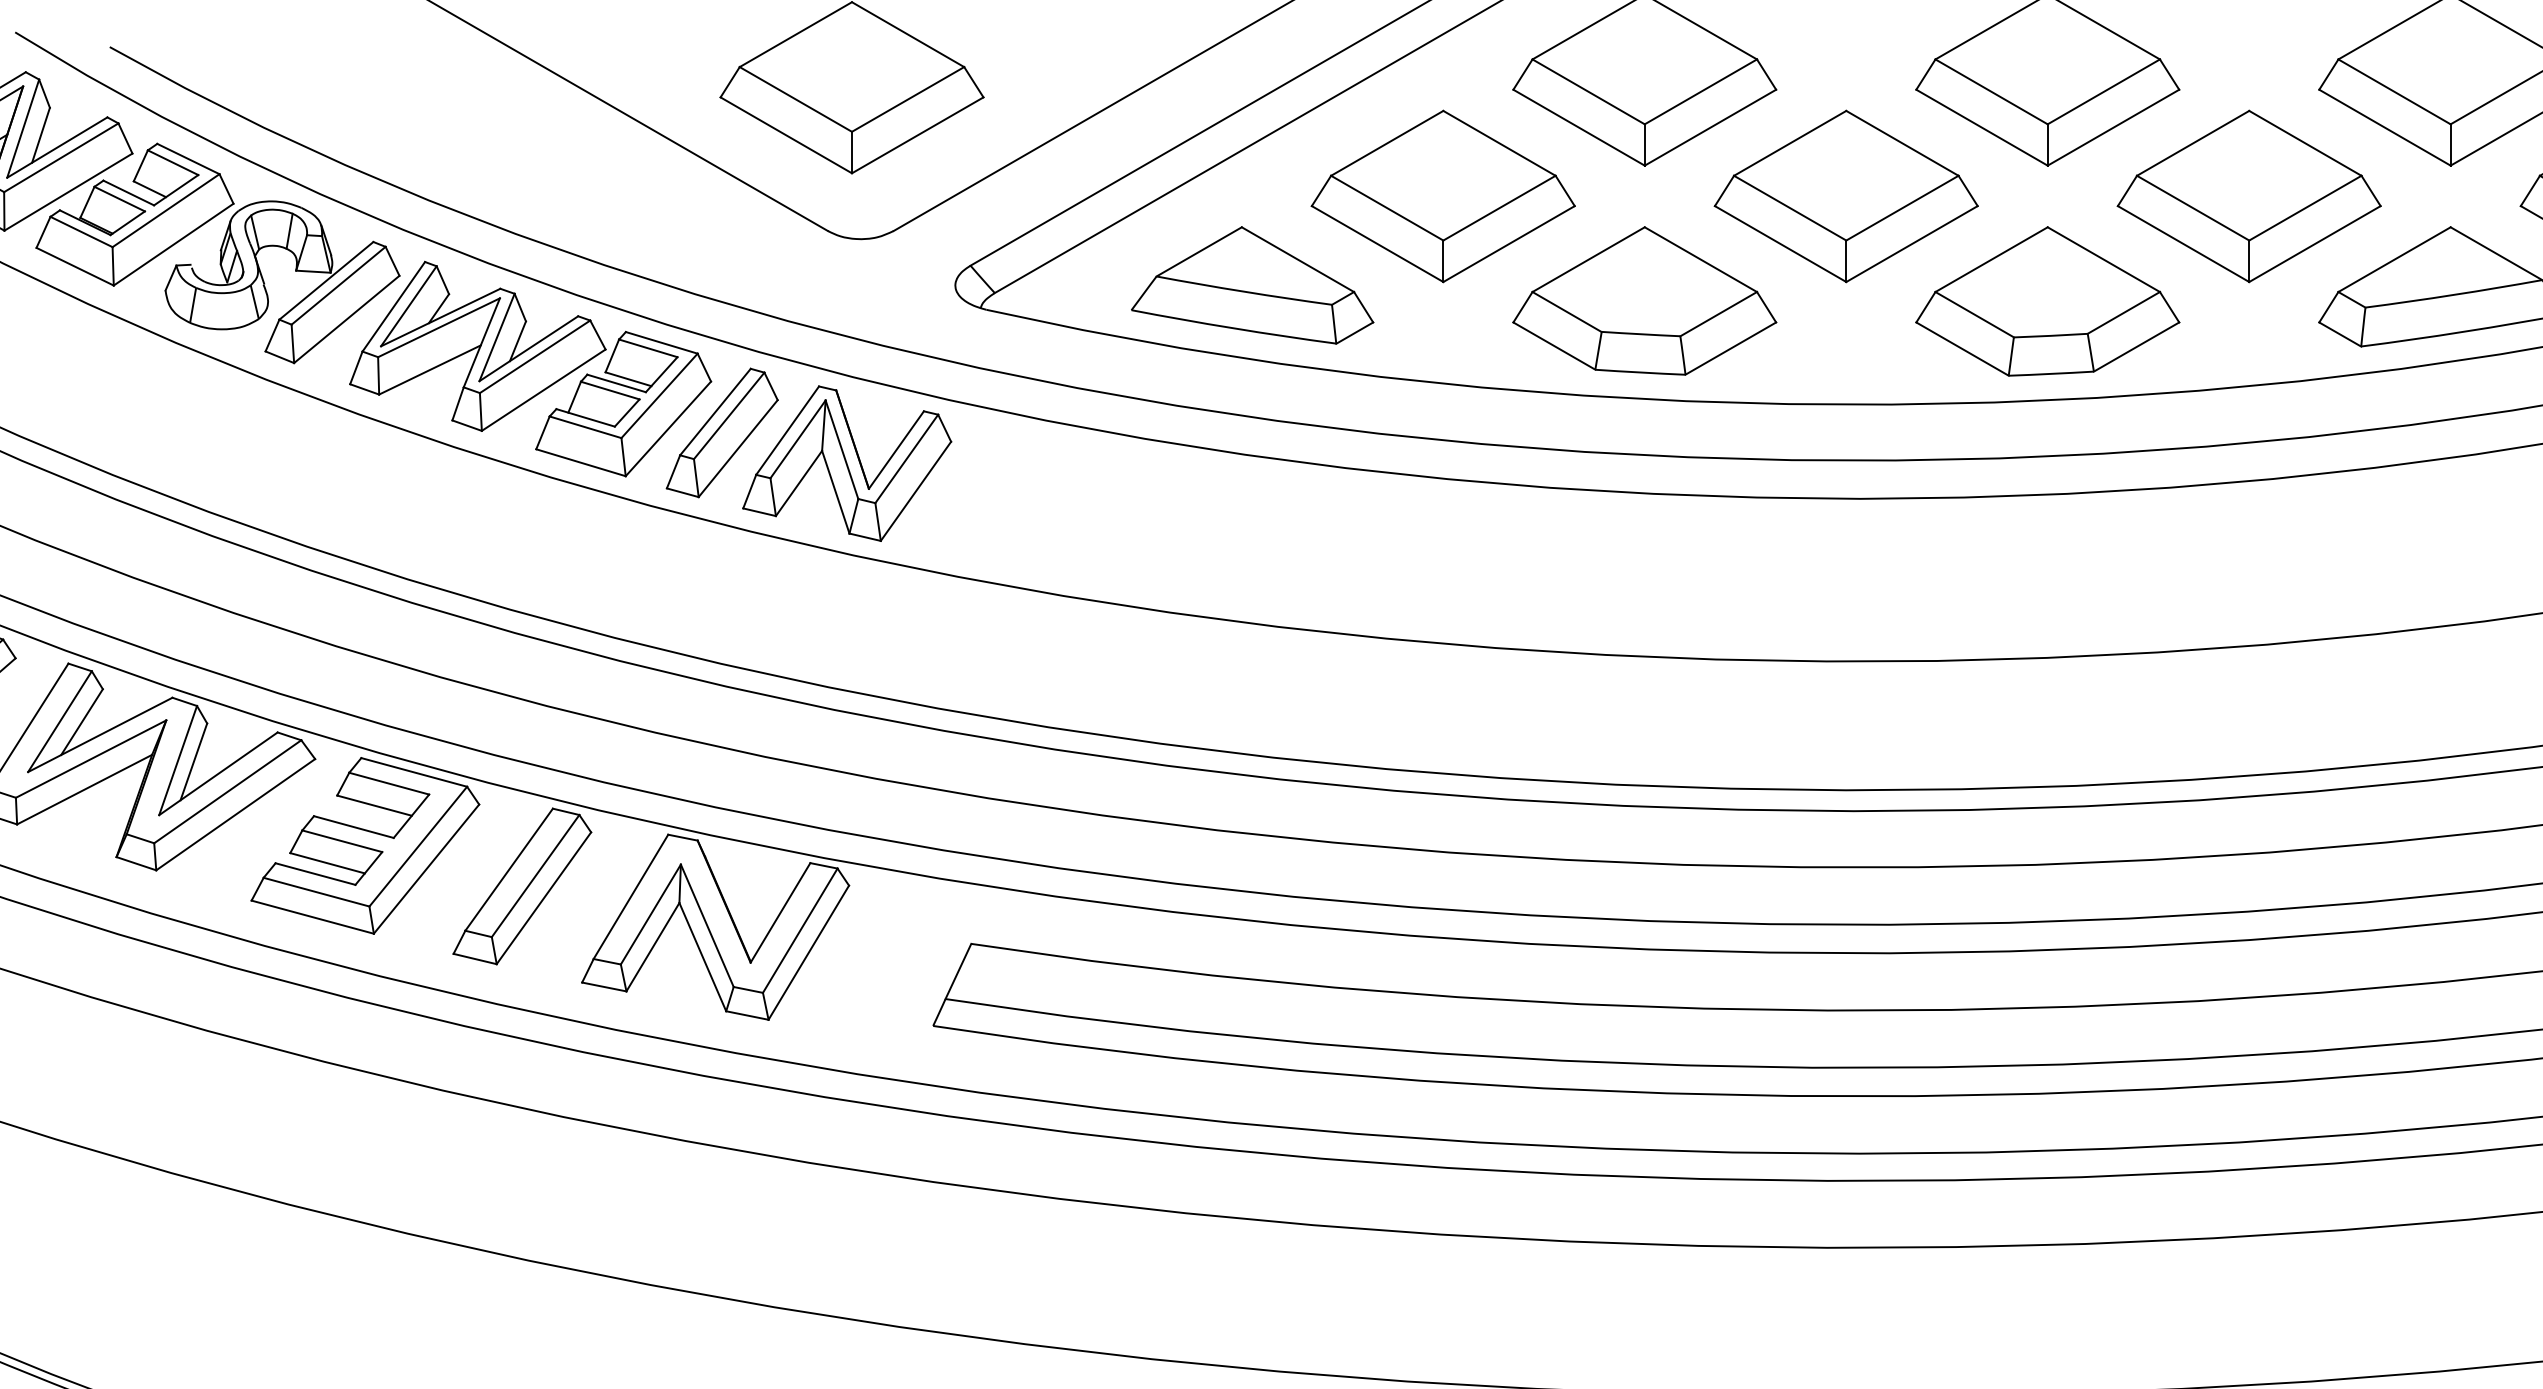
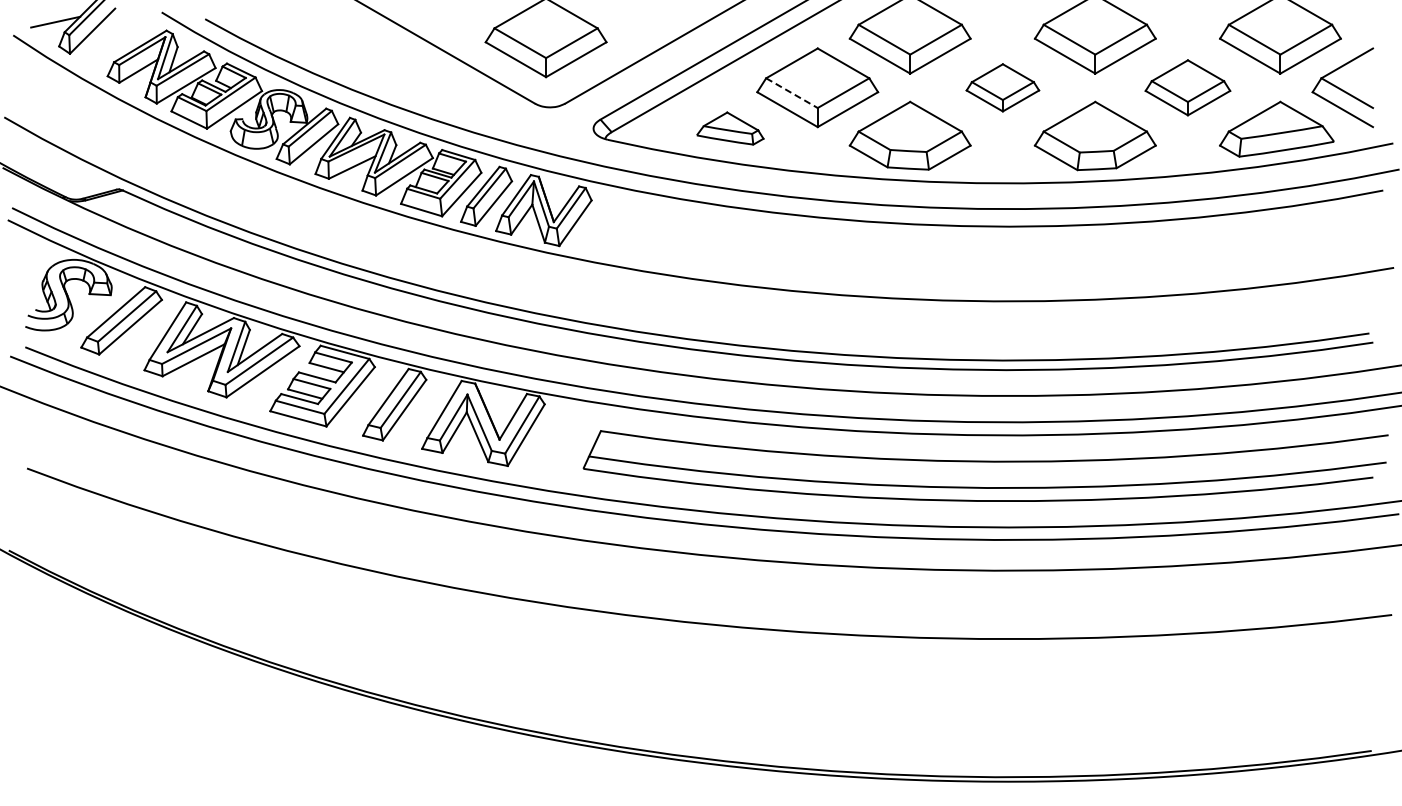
part: (1845, 195) -> (1002, 87), size x0.6
part: (2248, 195) -> (1187, 87), size x0.7
line: (1386, 208) -> (791, 93), solid -> dashed
part: (1253, 285) -> (730, 128), size x0.6

